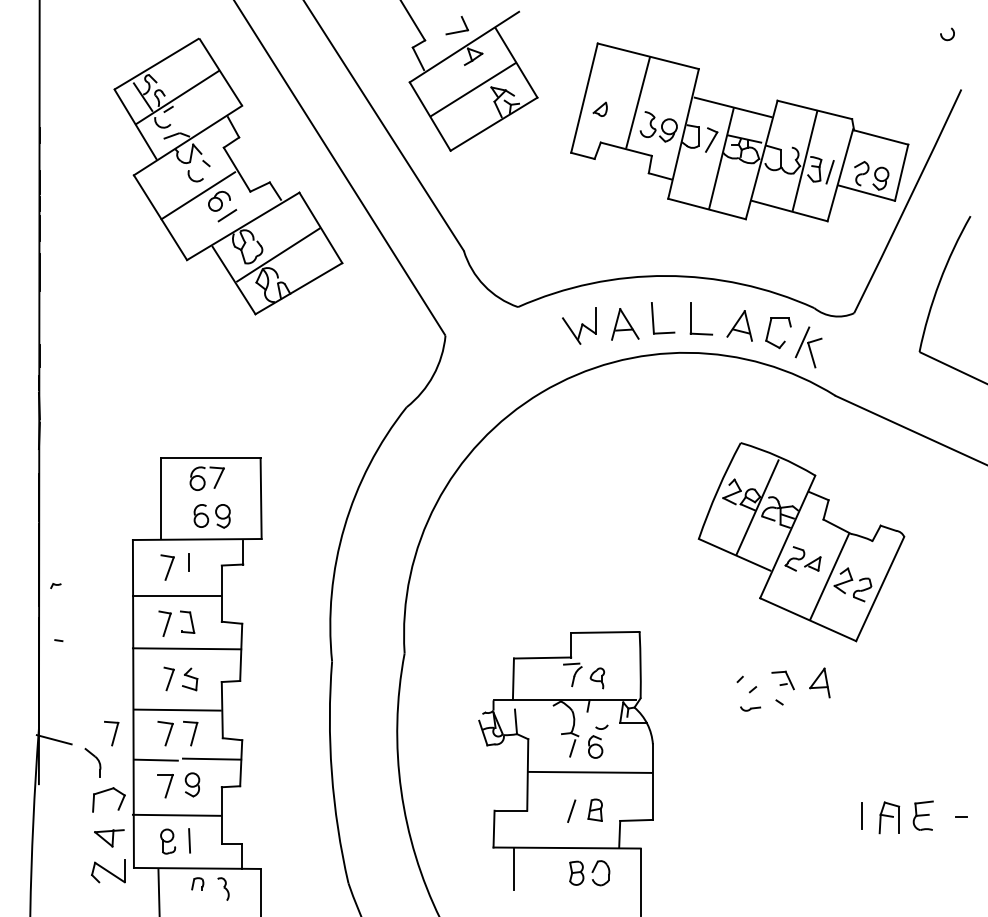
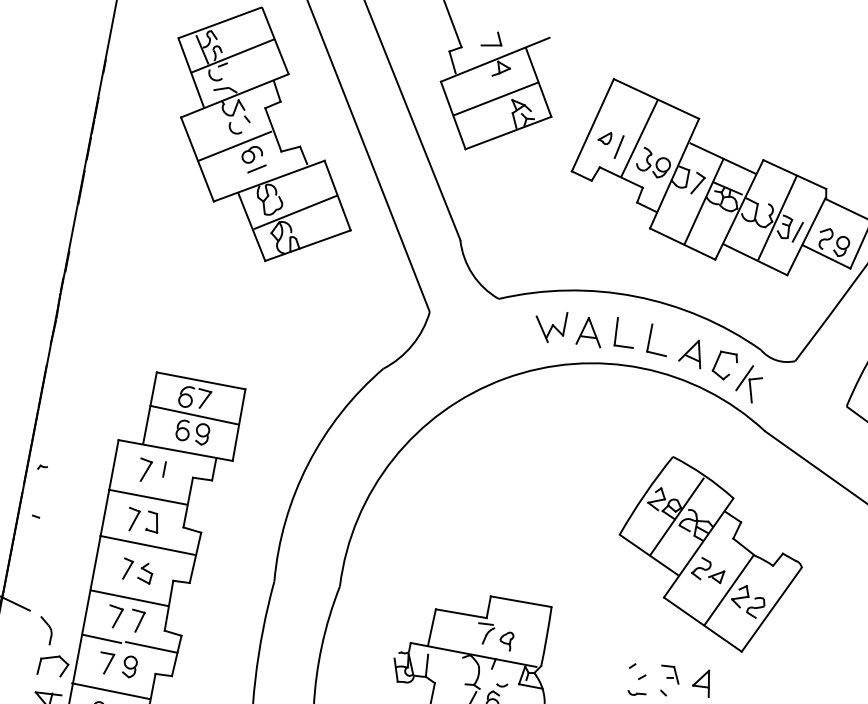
line: (617, 116) -> (619, 147), added
line: (210, 497) -> (194, 415), added
part: (111, 733) -> (66, 607), removed

